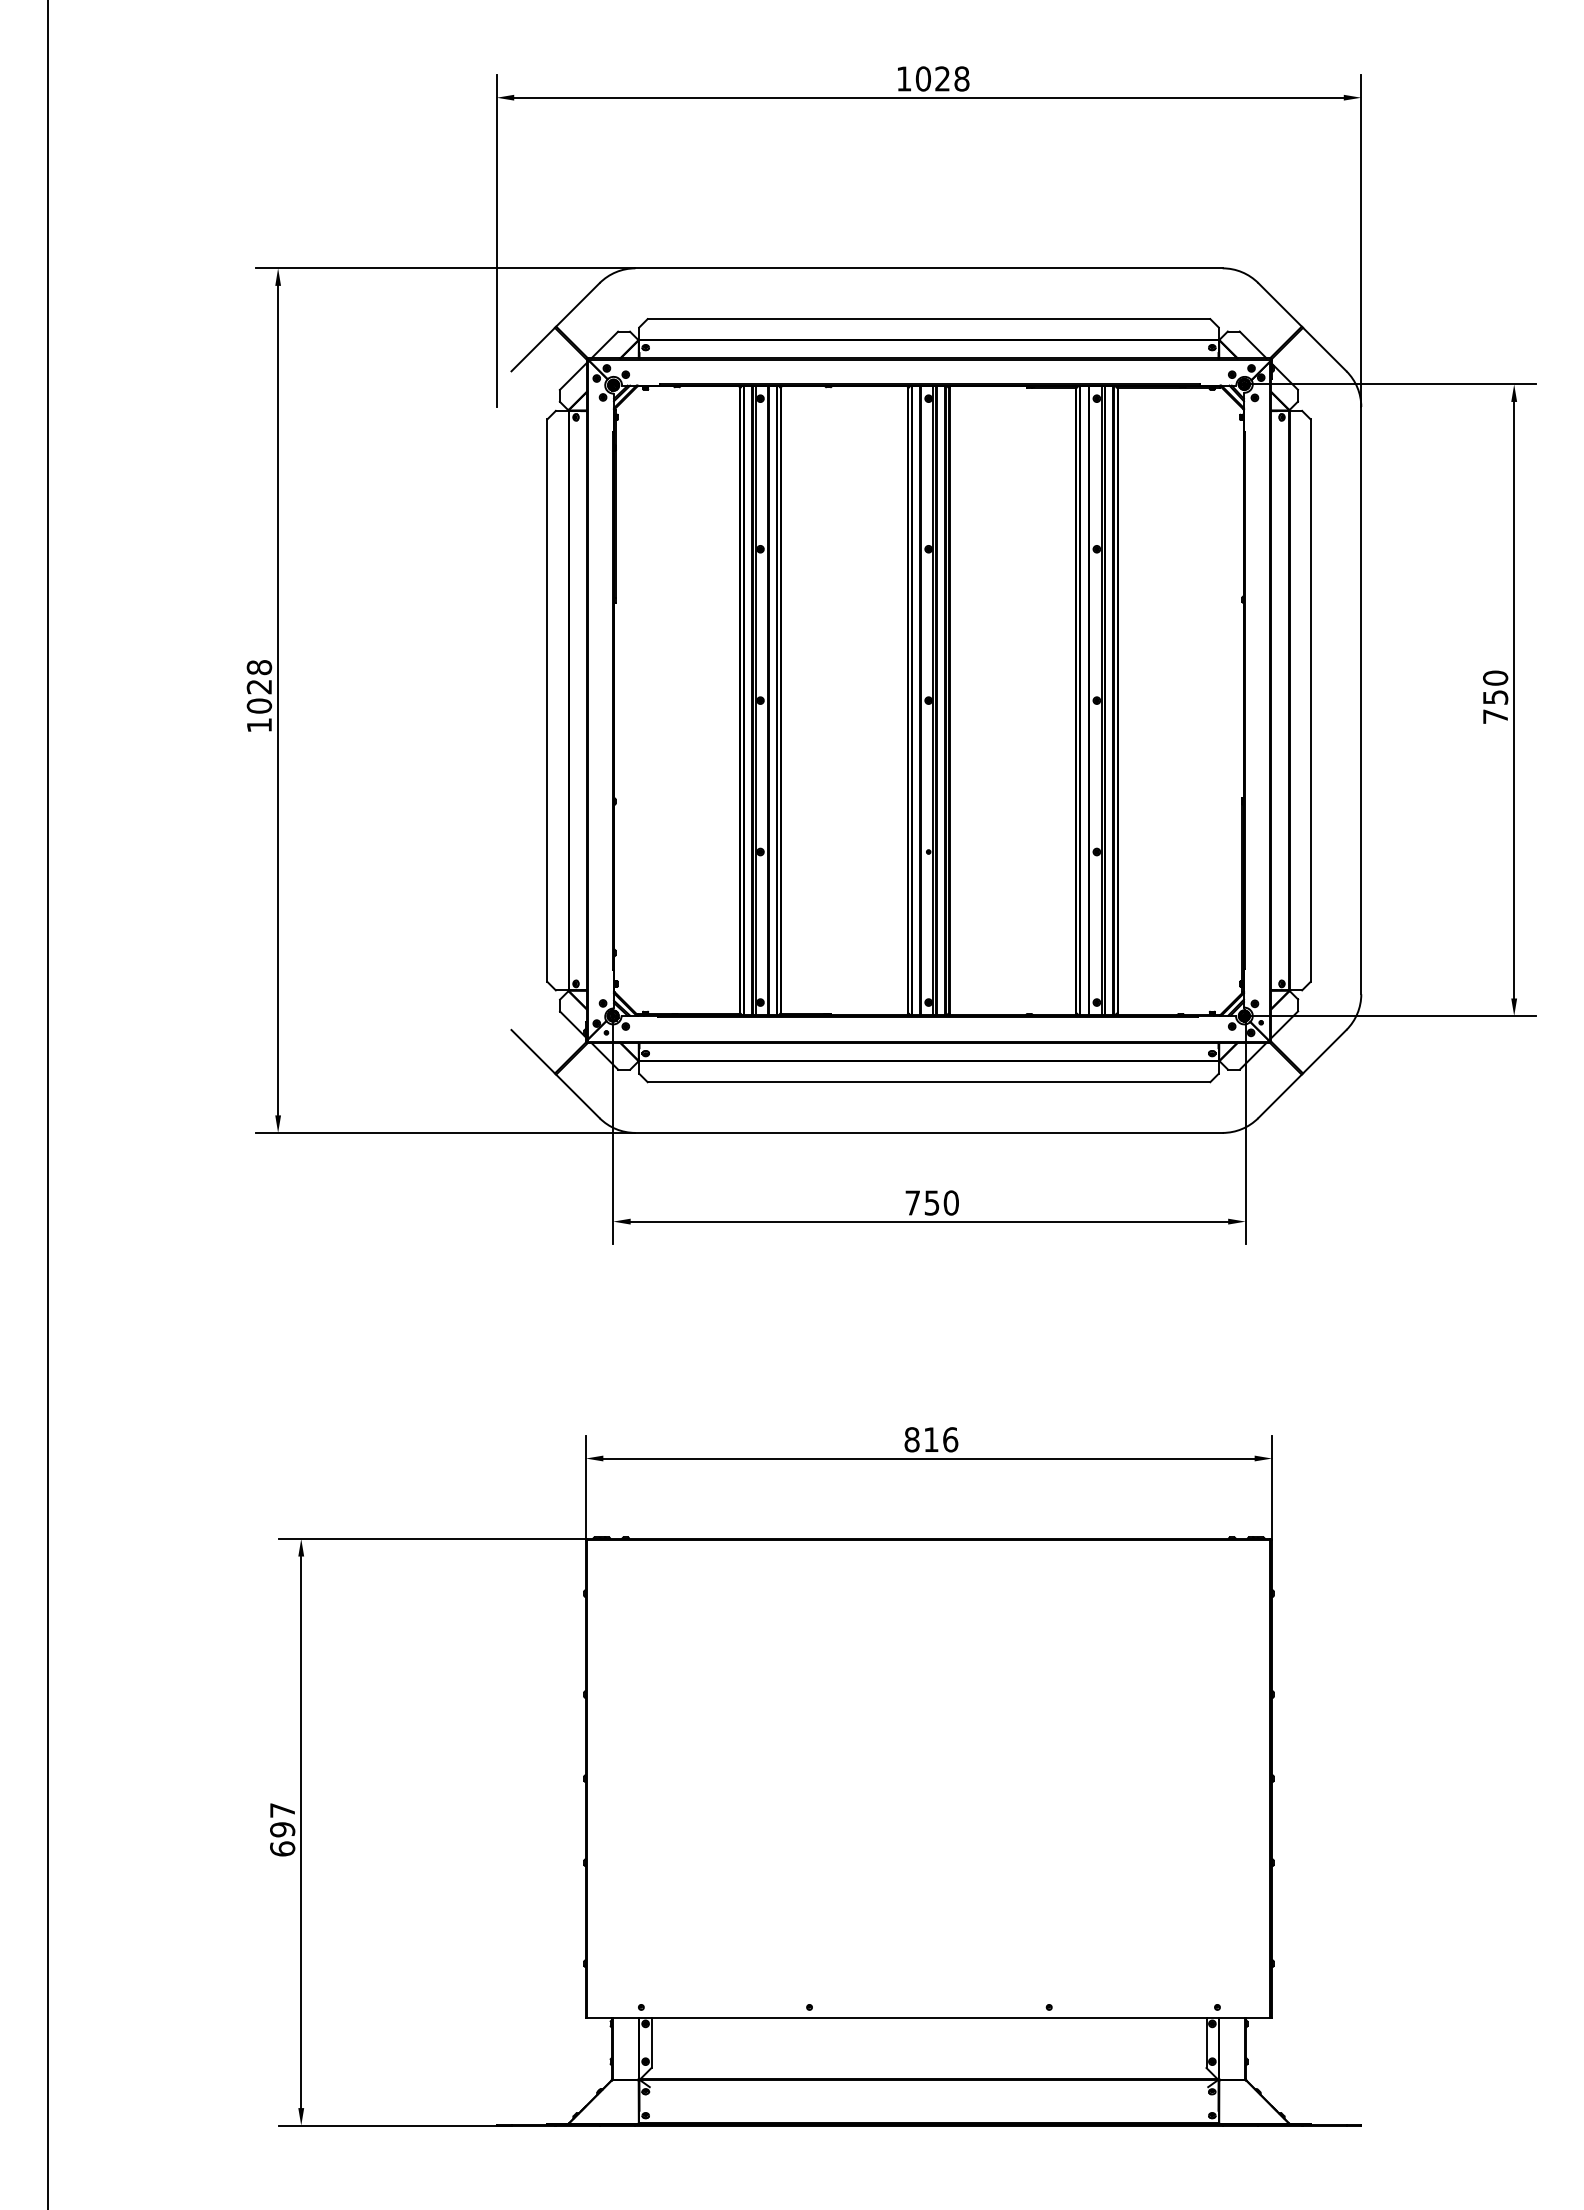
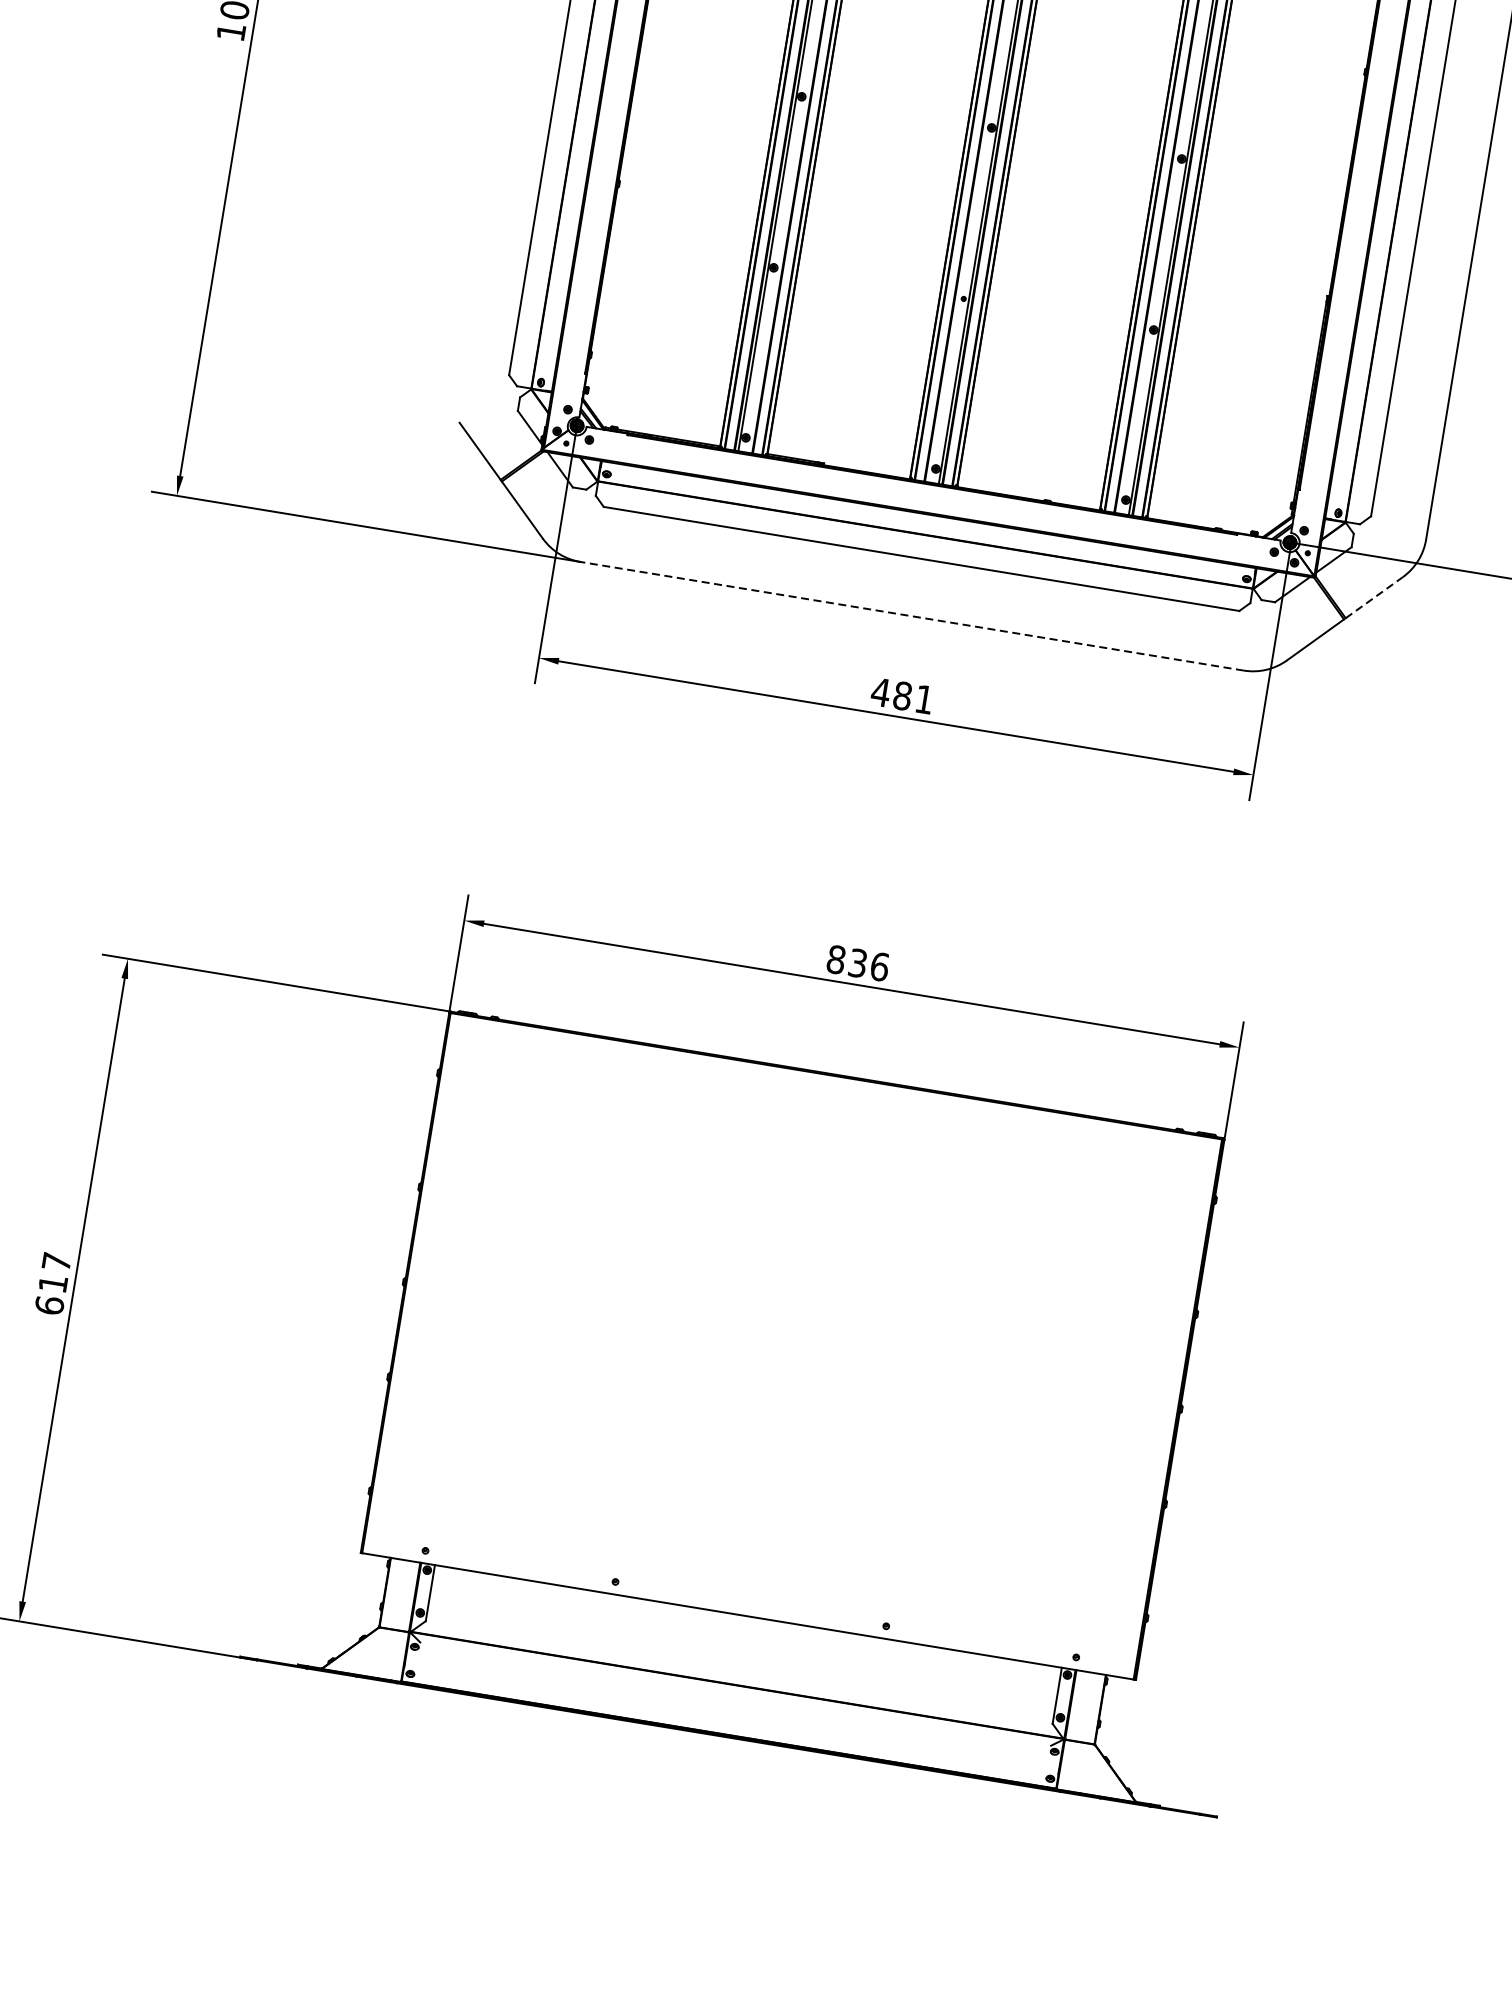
line: (1324, 1051) -> (1373, 597), solid -> dashed
line: (928, 1132) -> (911, 615), solid -> dashed
text: (931, 1202) -> (902, 695), 750 -> 481
text: (931, 1439) -> (858, 963), 816 -> 836
text: (282, 1829) -> (53, 1283), 697 -> 617

